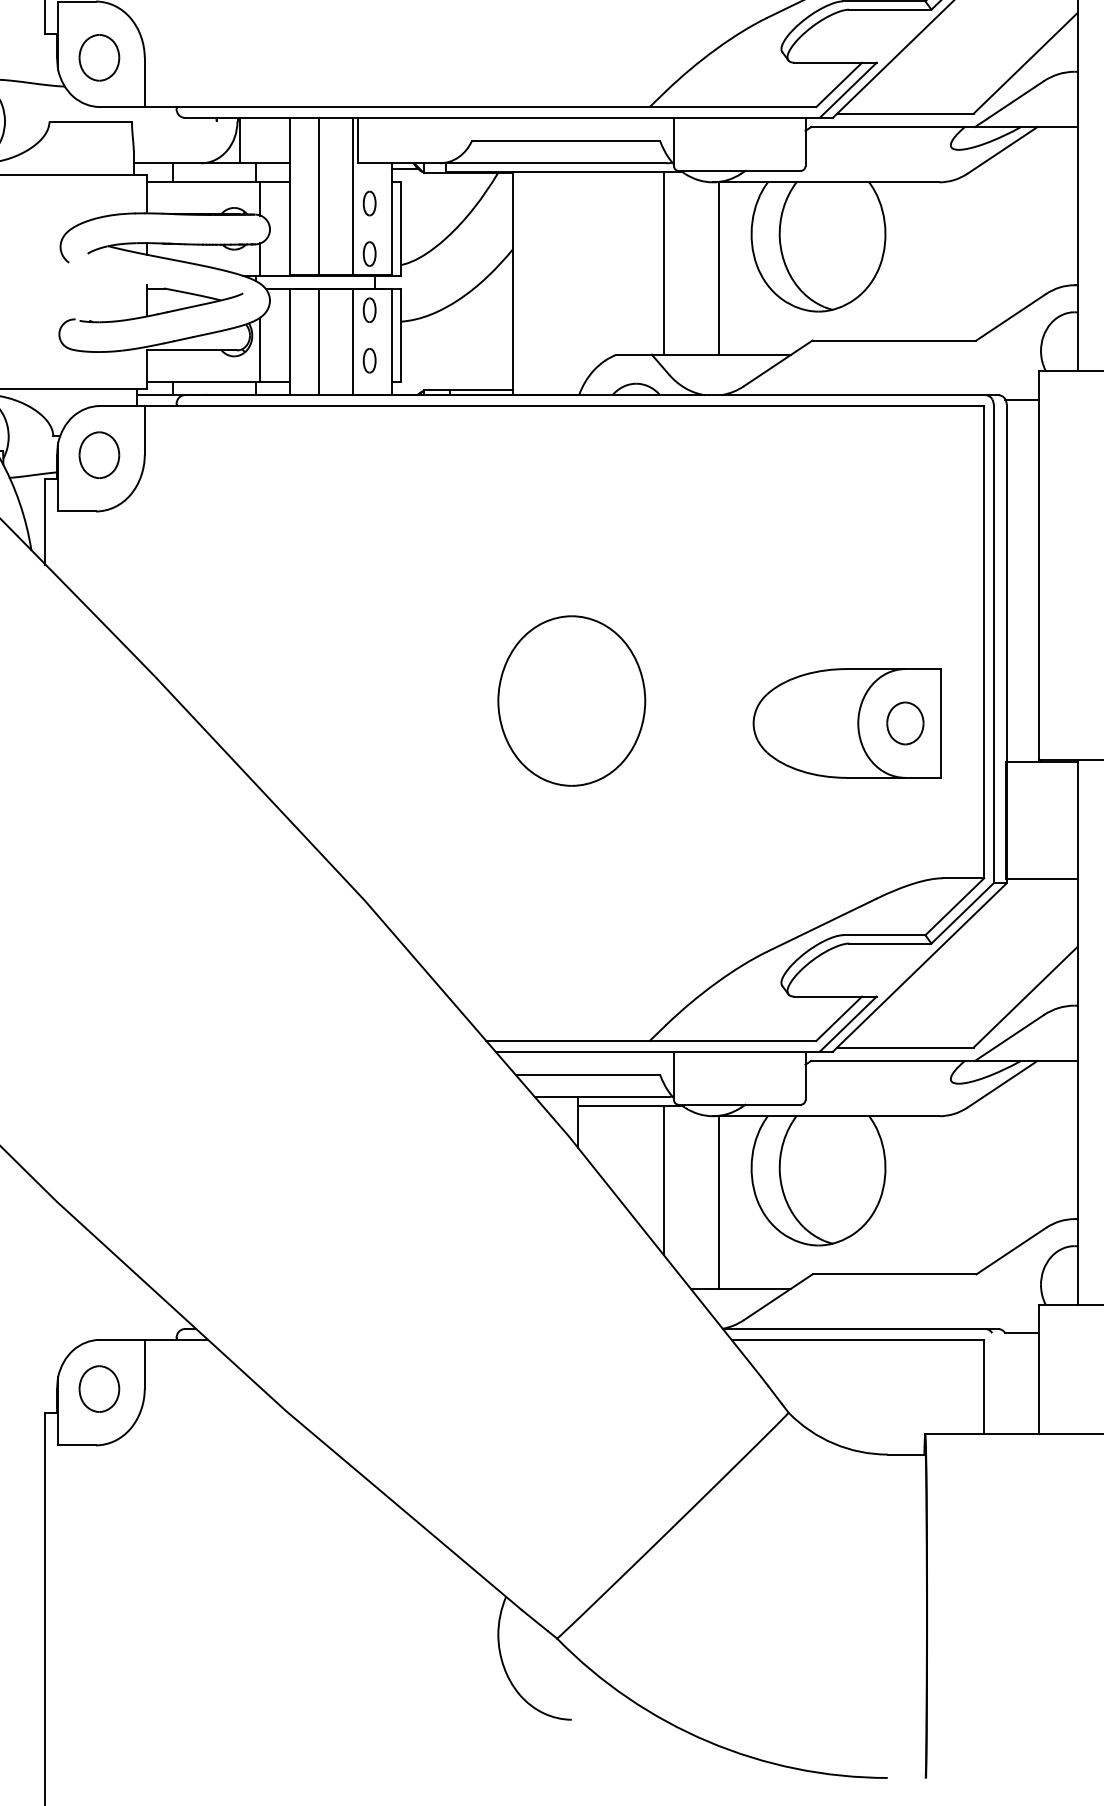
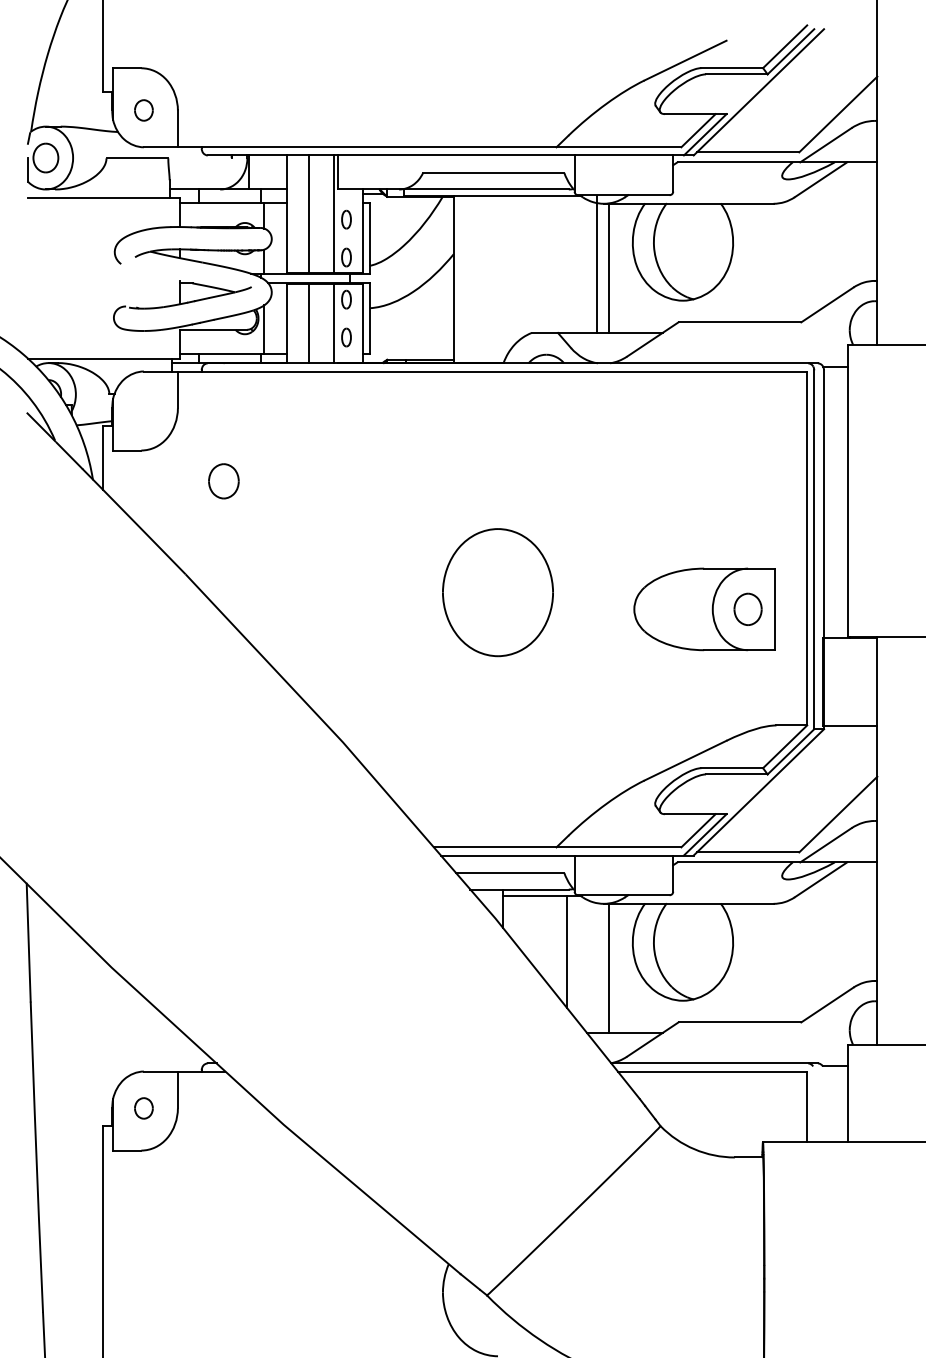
part: (98, 57) -> (143, 110), size x0.6
line: (663, 263) -> (596, 264), moved
part: (98, 455) -> (223, 481), moved
part: (98, 1389) -> (143, 1108), size x0.6

